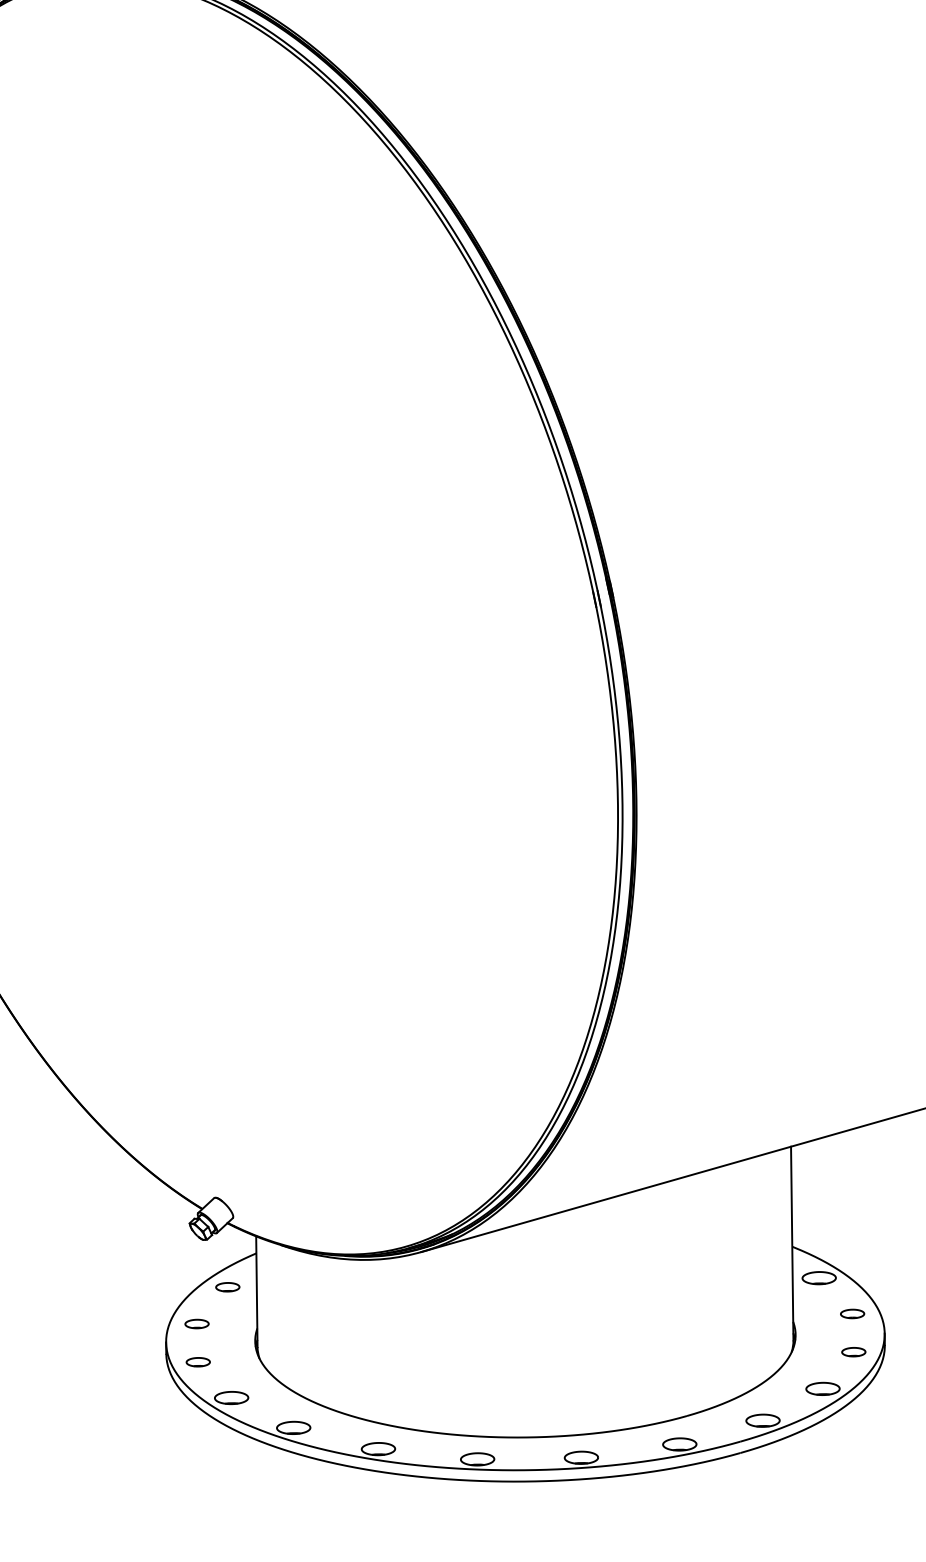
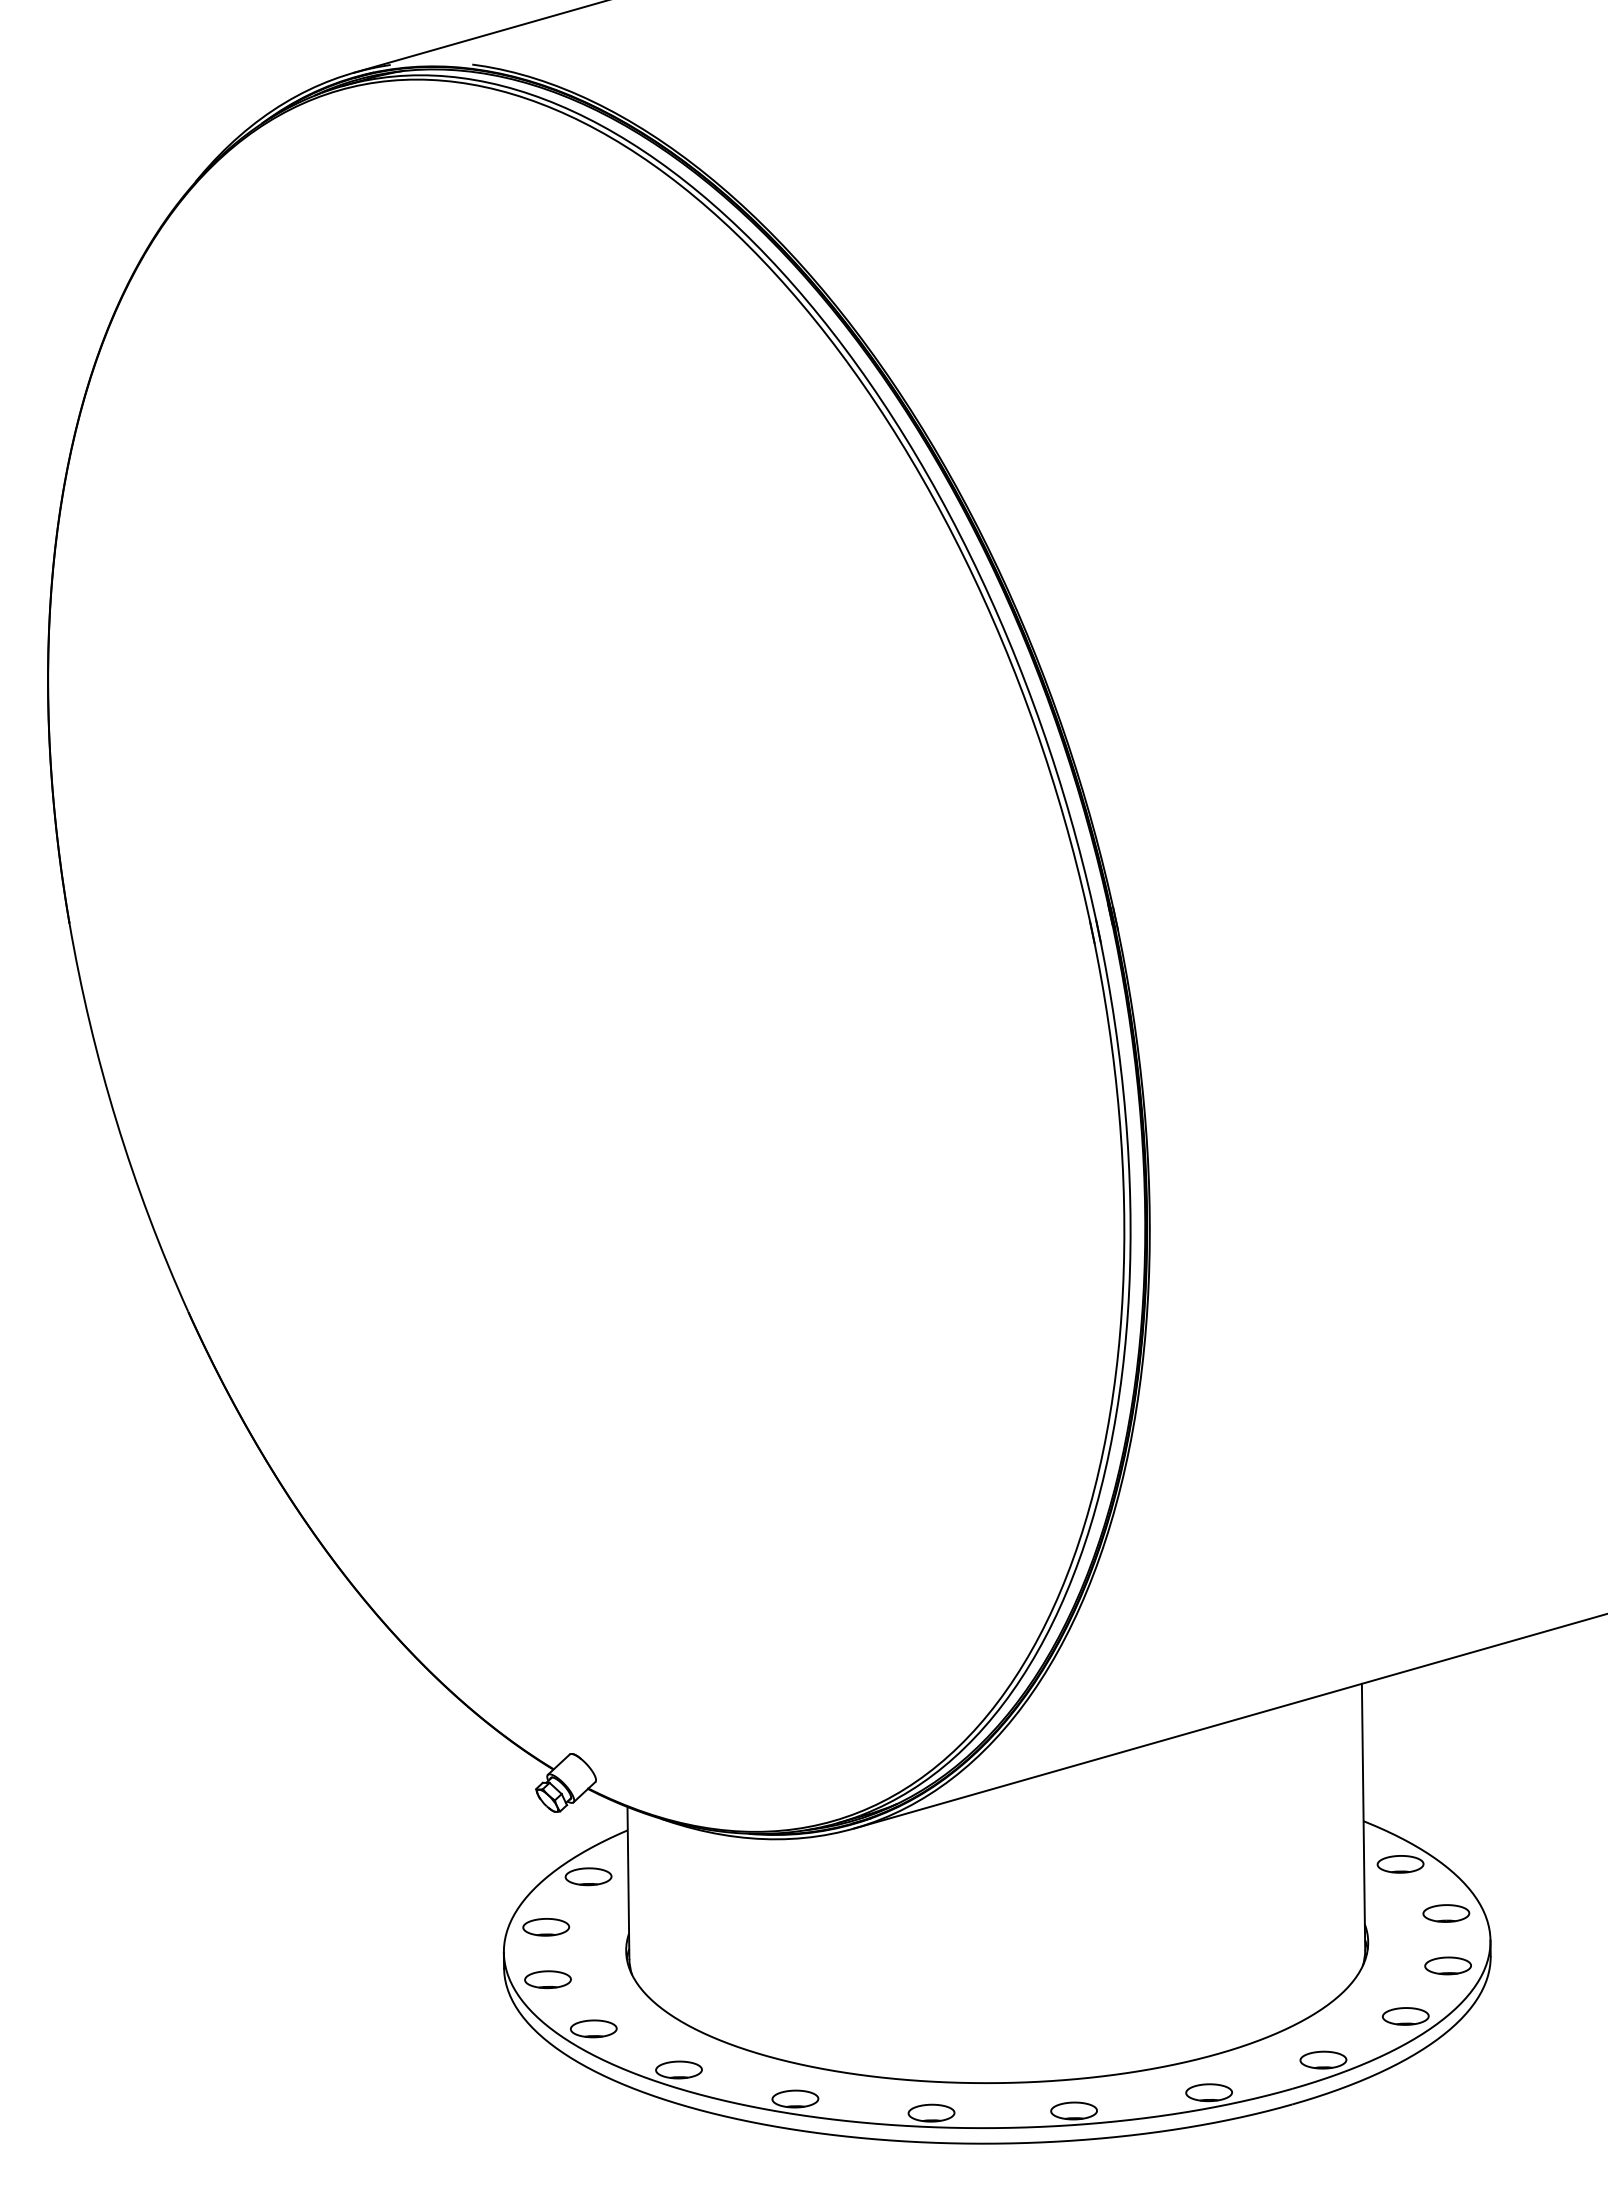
part: (227, 1287) -> (588, 1876), size x1.43
part: (852, 1313) -> (1446, 1913), size x1.43
part: (197, 1324) -> (546, 1927), size x1.43
part: (853, 1351) -> (1447, 1965), size x1.43
part: (197, 1362) -> (547, 1979), size x1.43

